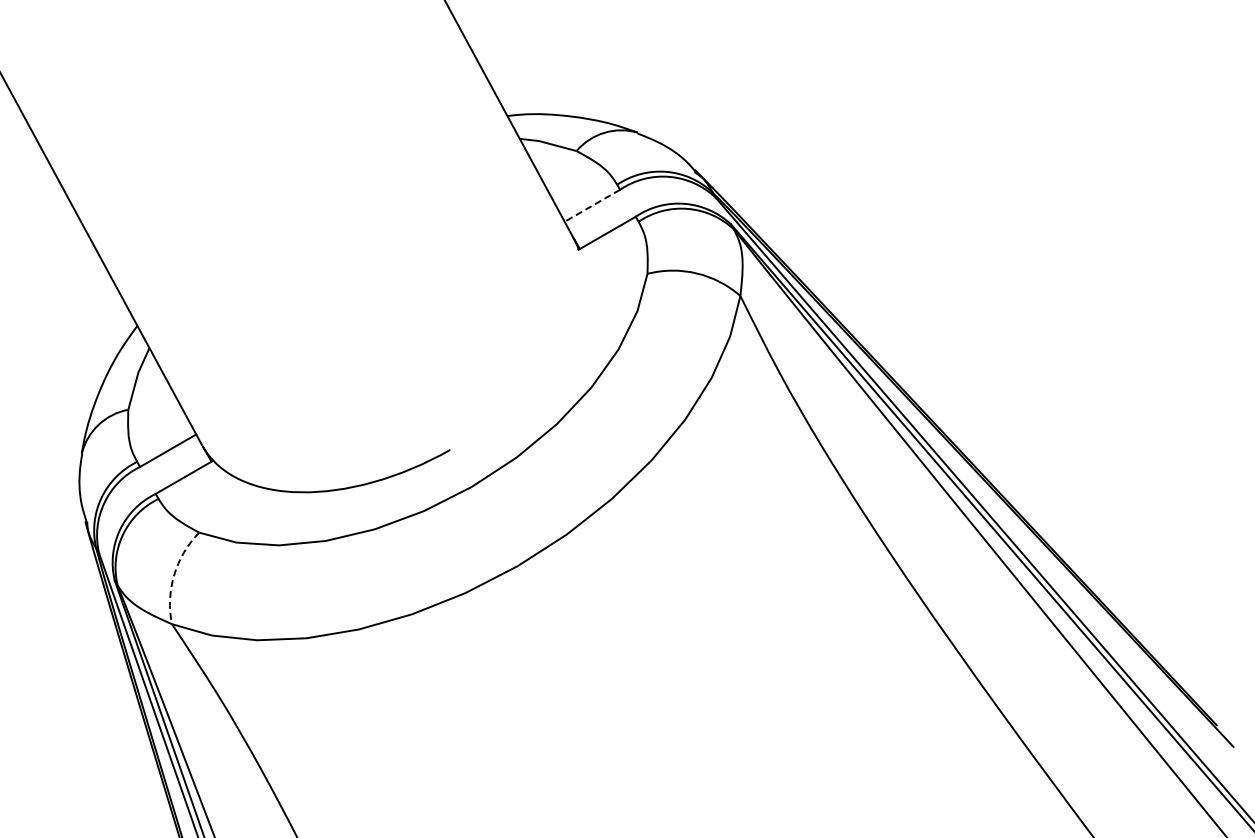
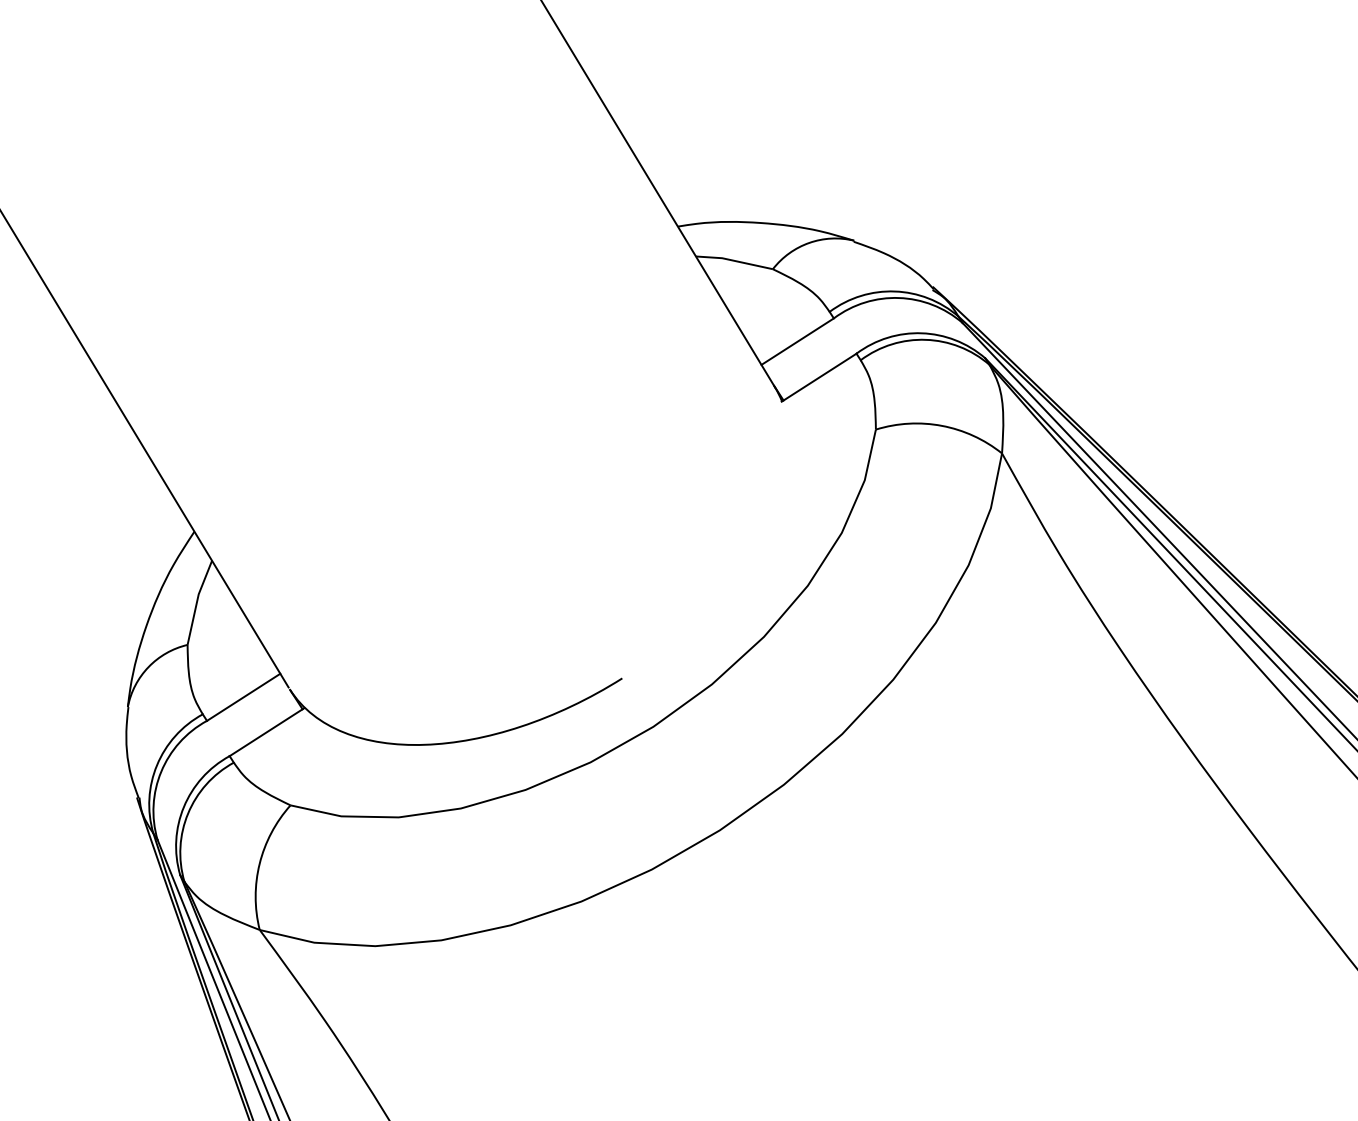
line: (592, 205) -> (797, 341), dashed -> solid
arc: (174, 575) -> (260, 864), dashed -> solid

